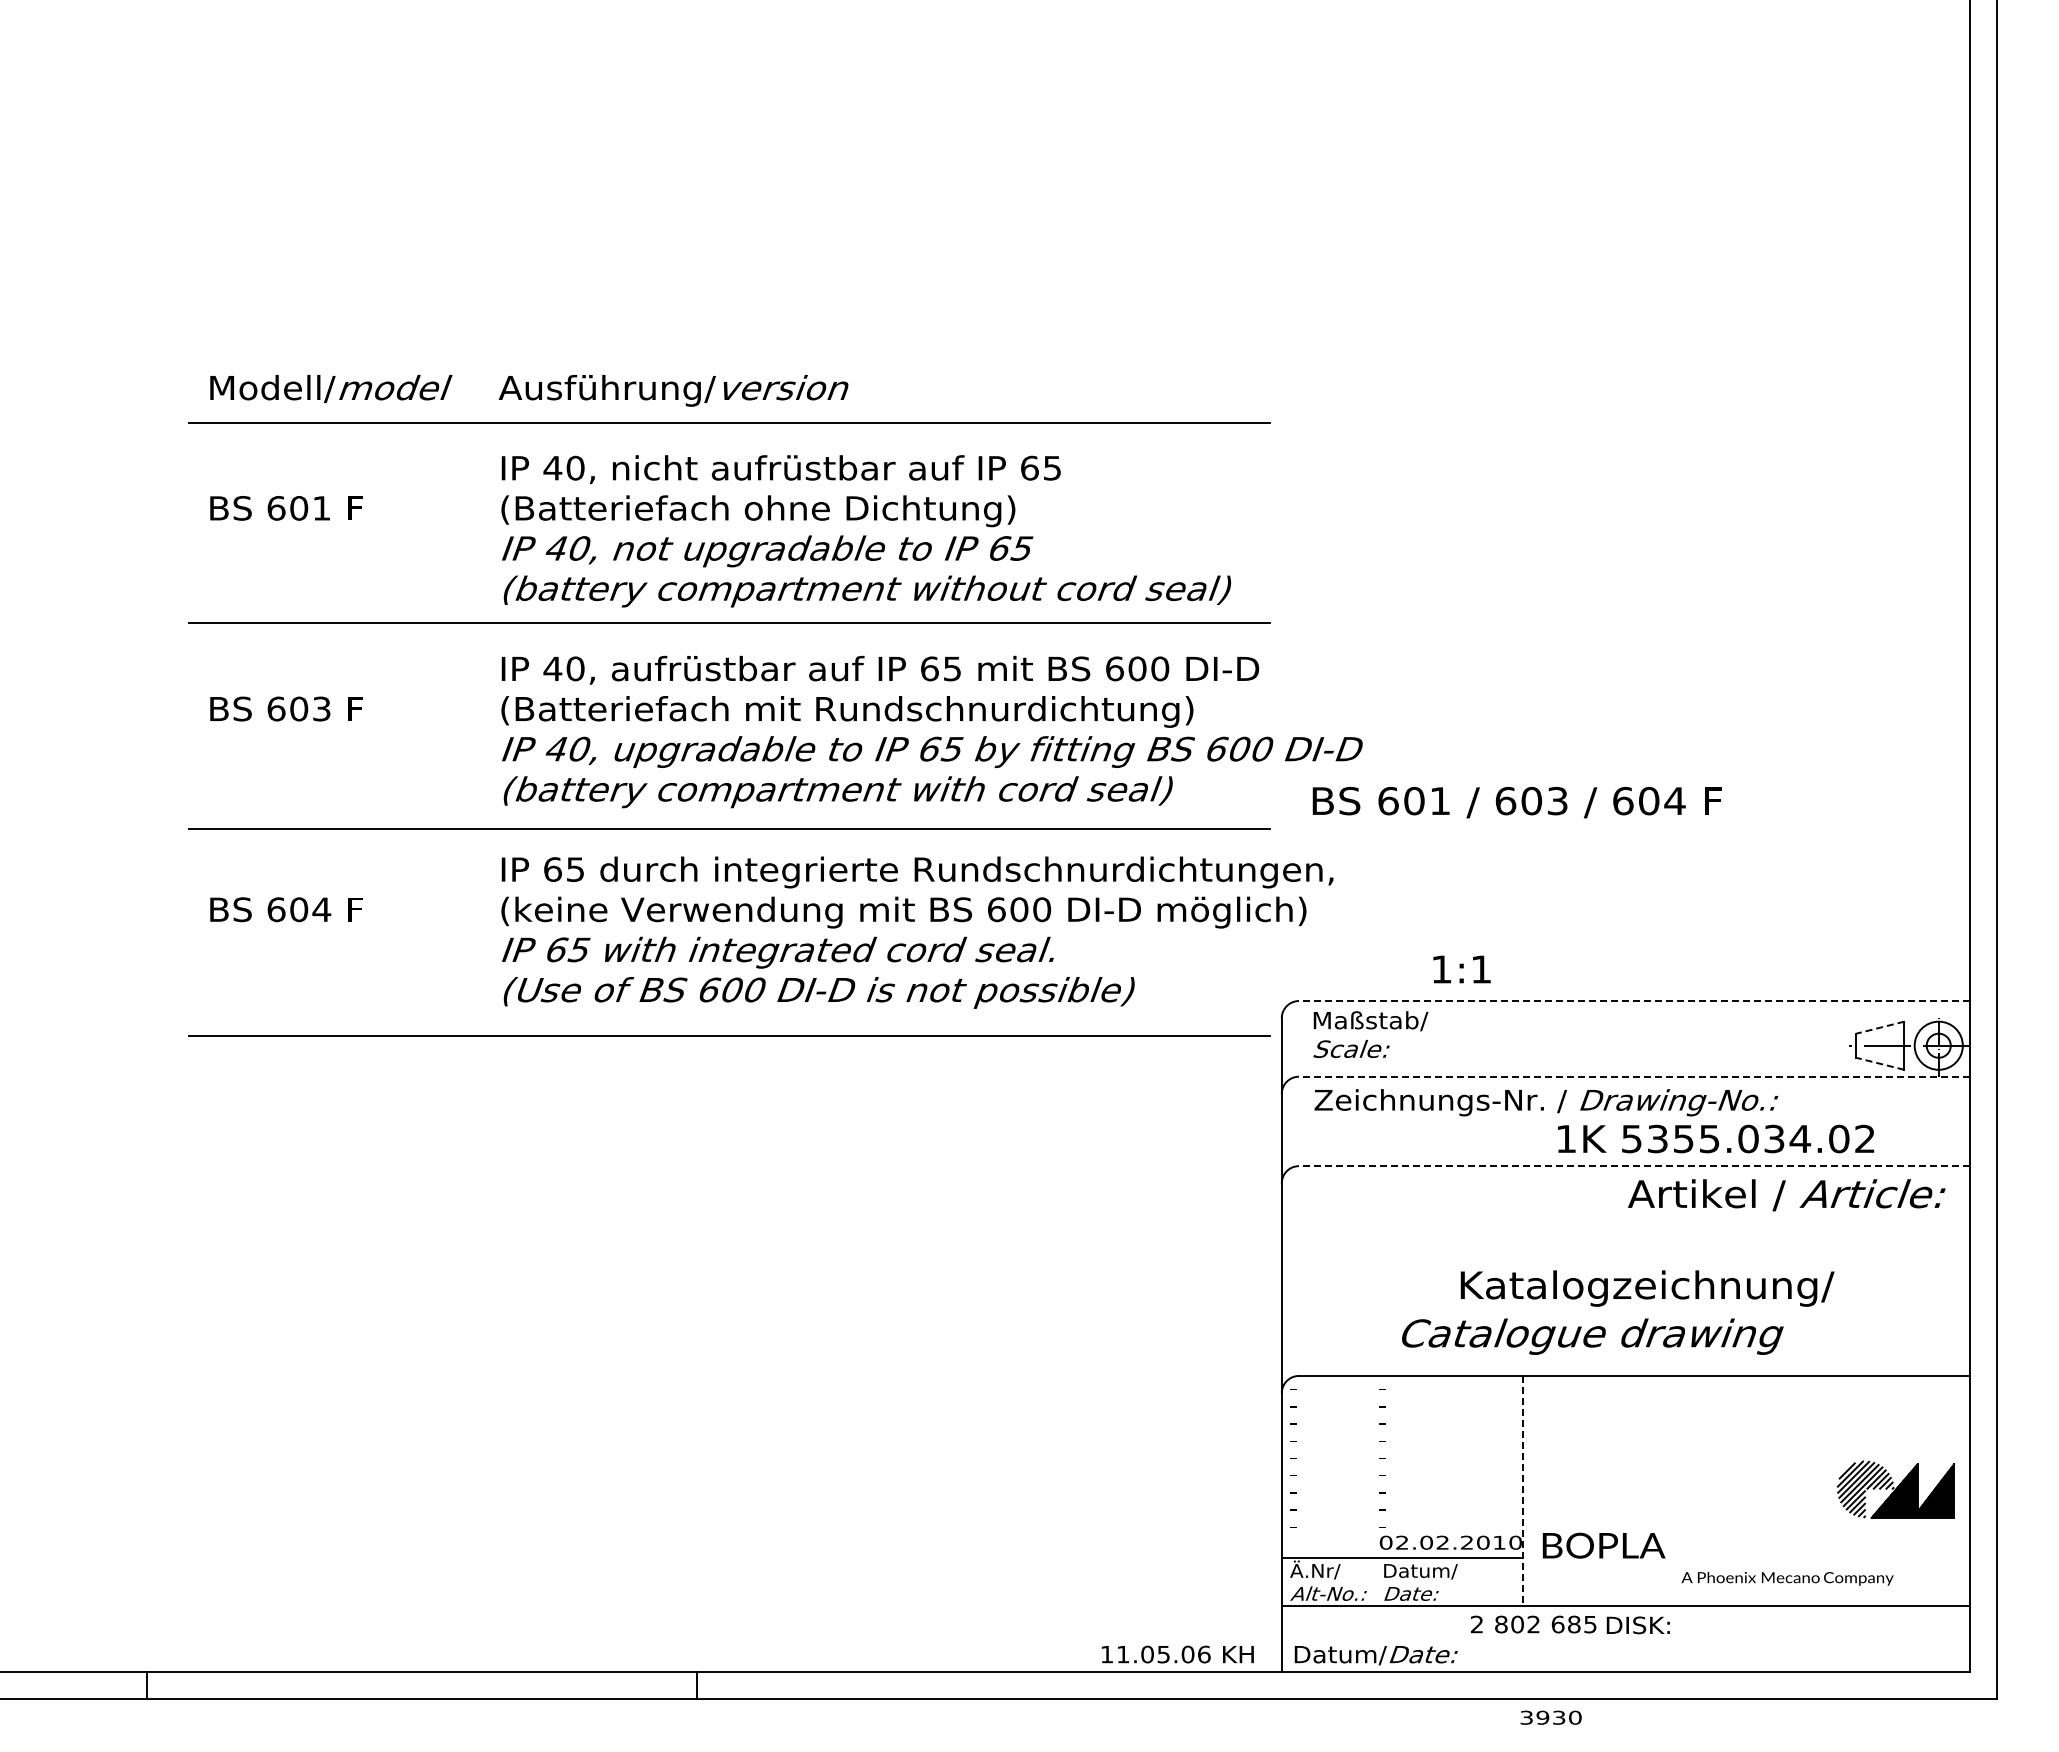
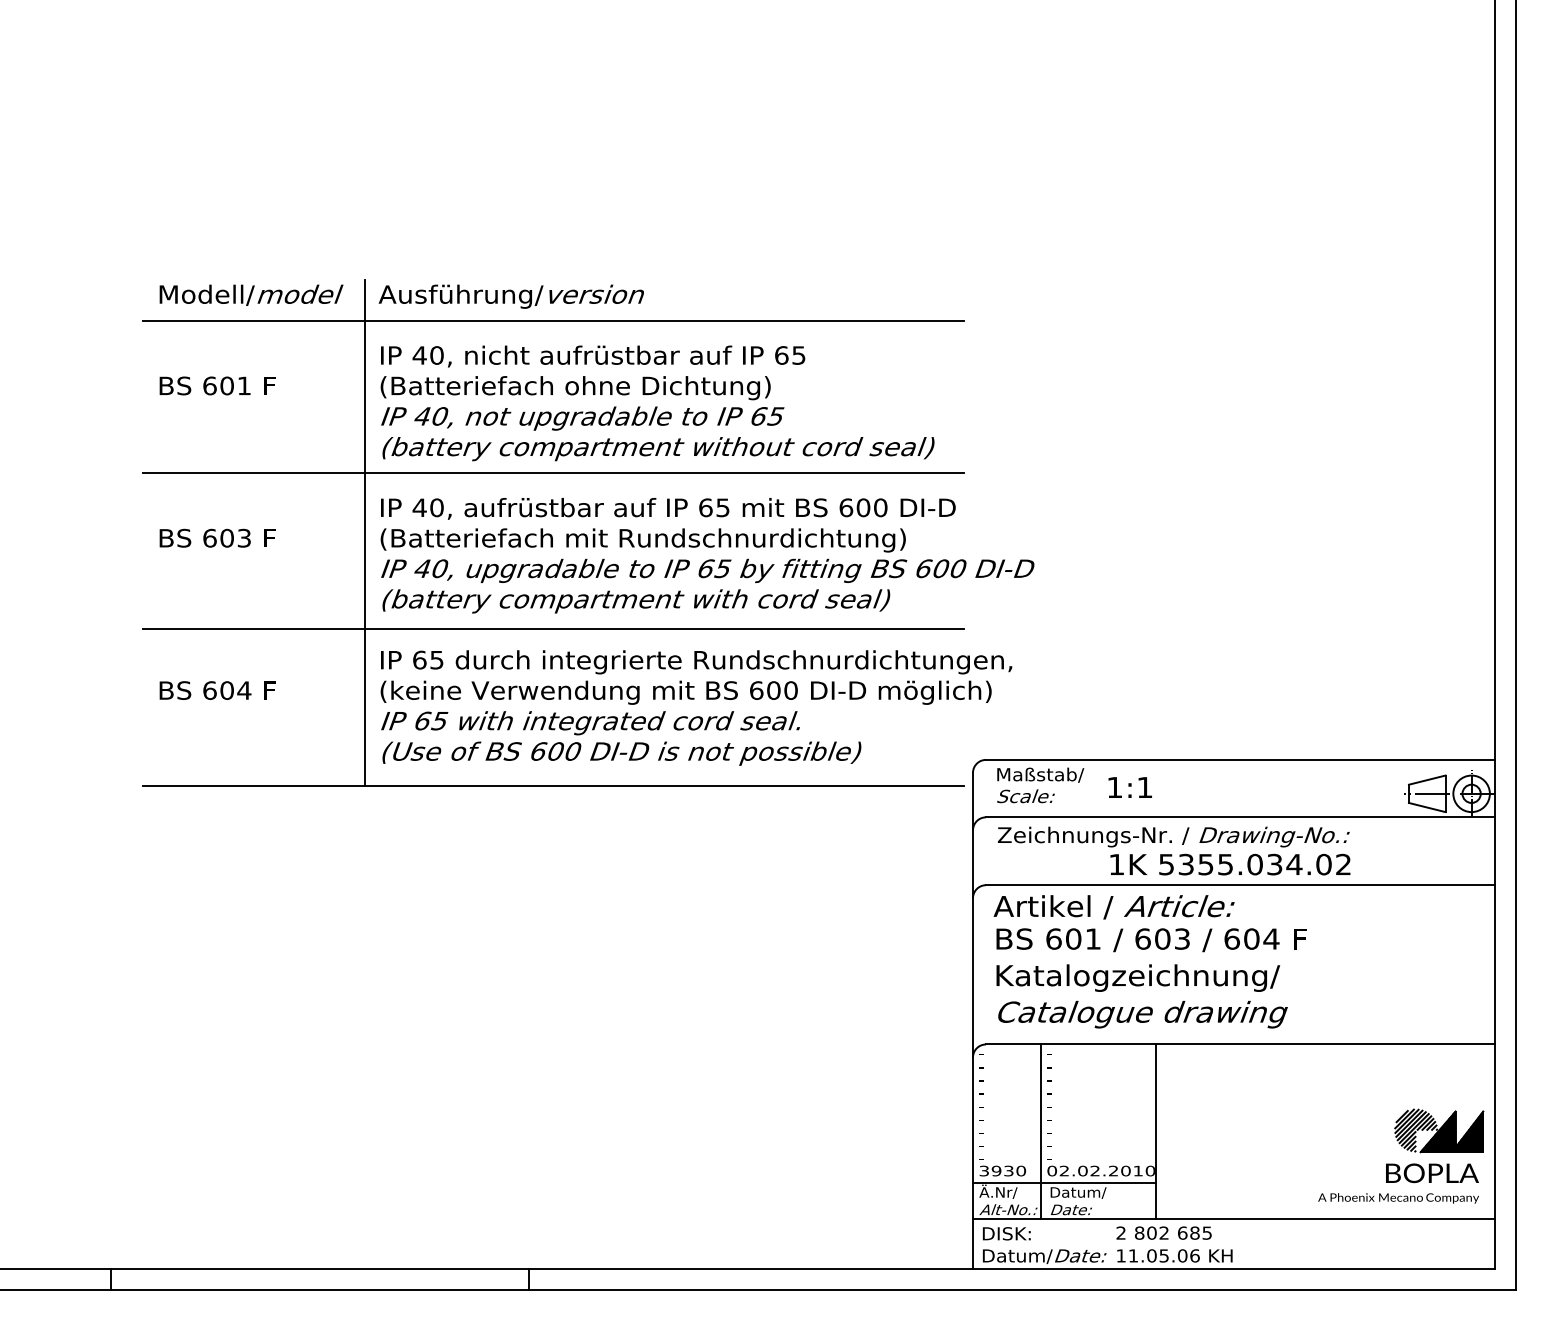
line: (480, 702) -> (364, 533), added
text: (1516, 802) -> (1151, 940), moved
text: (1461, 969) -> (1129, 787), moved
line: (1633, 1001) -> (1239, 760), dashed -> solid
line: (1880, 1027) -> (1427, 779), dashed -> solid
line: (1880, 1063) -> (1427, 807), dashed -> solid
line: (1633, 1076) -> (1239, 817), dashed -> solid
text: (1716, 1138) -> (1230, 864), moved
line: (1633, 1166) -> (1239, 885), dashed -> solid
text: (1786, 1195) -> (1113, 907), moved
text: (1647, 1288) -> (1138, 978), moved
text: (1592, 1336) -> (1142, 1014), moved
line: (1371, 1490) -> (1041, 1131), added
line: (1522, 1491) -> (1155, 1132), dashed -> solid
text: (1603, 1545) -> (1431, 1173), moved
text: (1787, 1578) -> (1398, 1198), moved
text: (1637, 1625) -> (1006, 1233), moved
text: (1177, 1654) -> (1174, 1255), moved
text: (1550, 1717) -> (1002, 1170), moved

